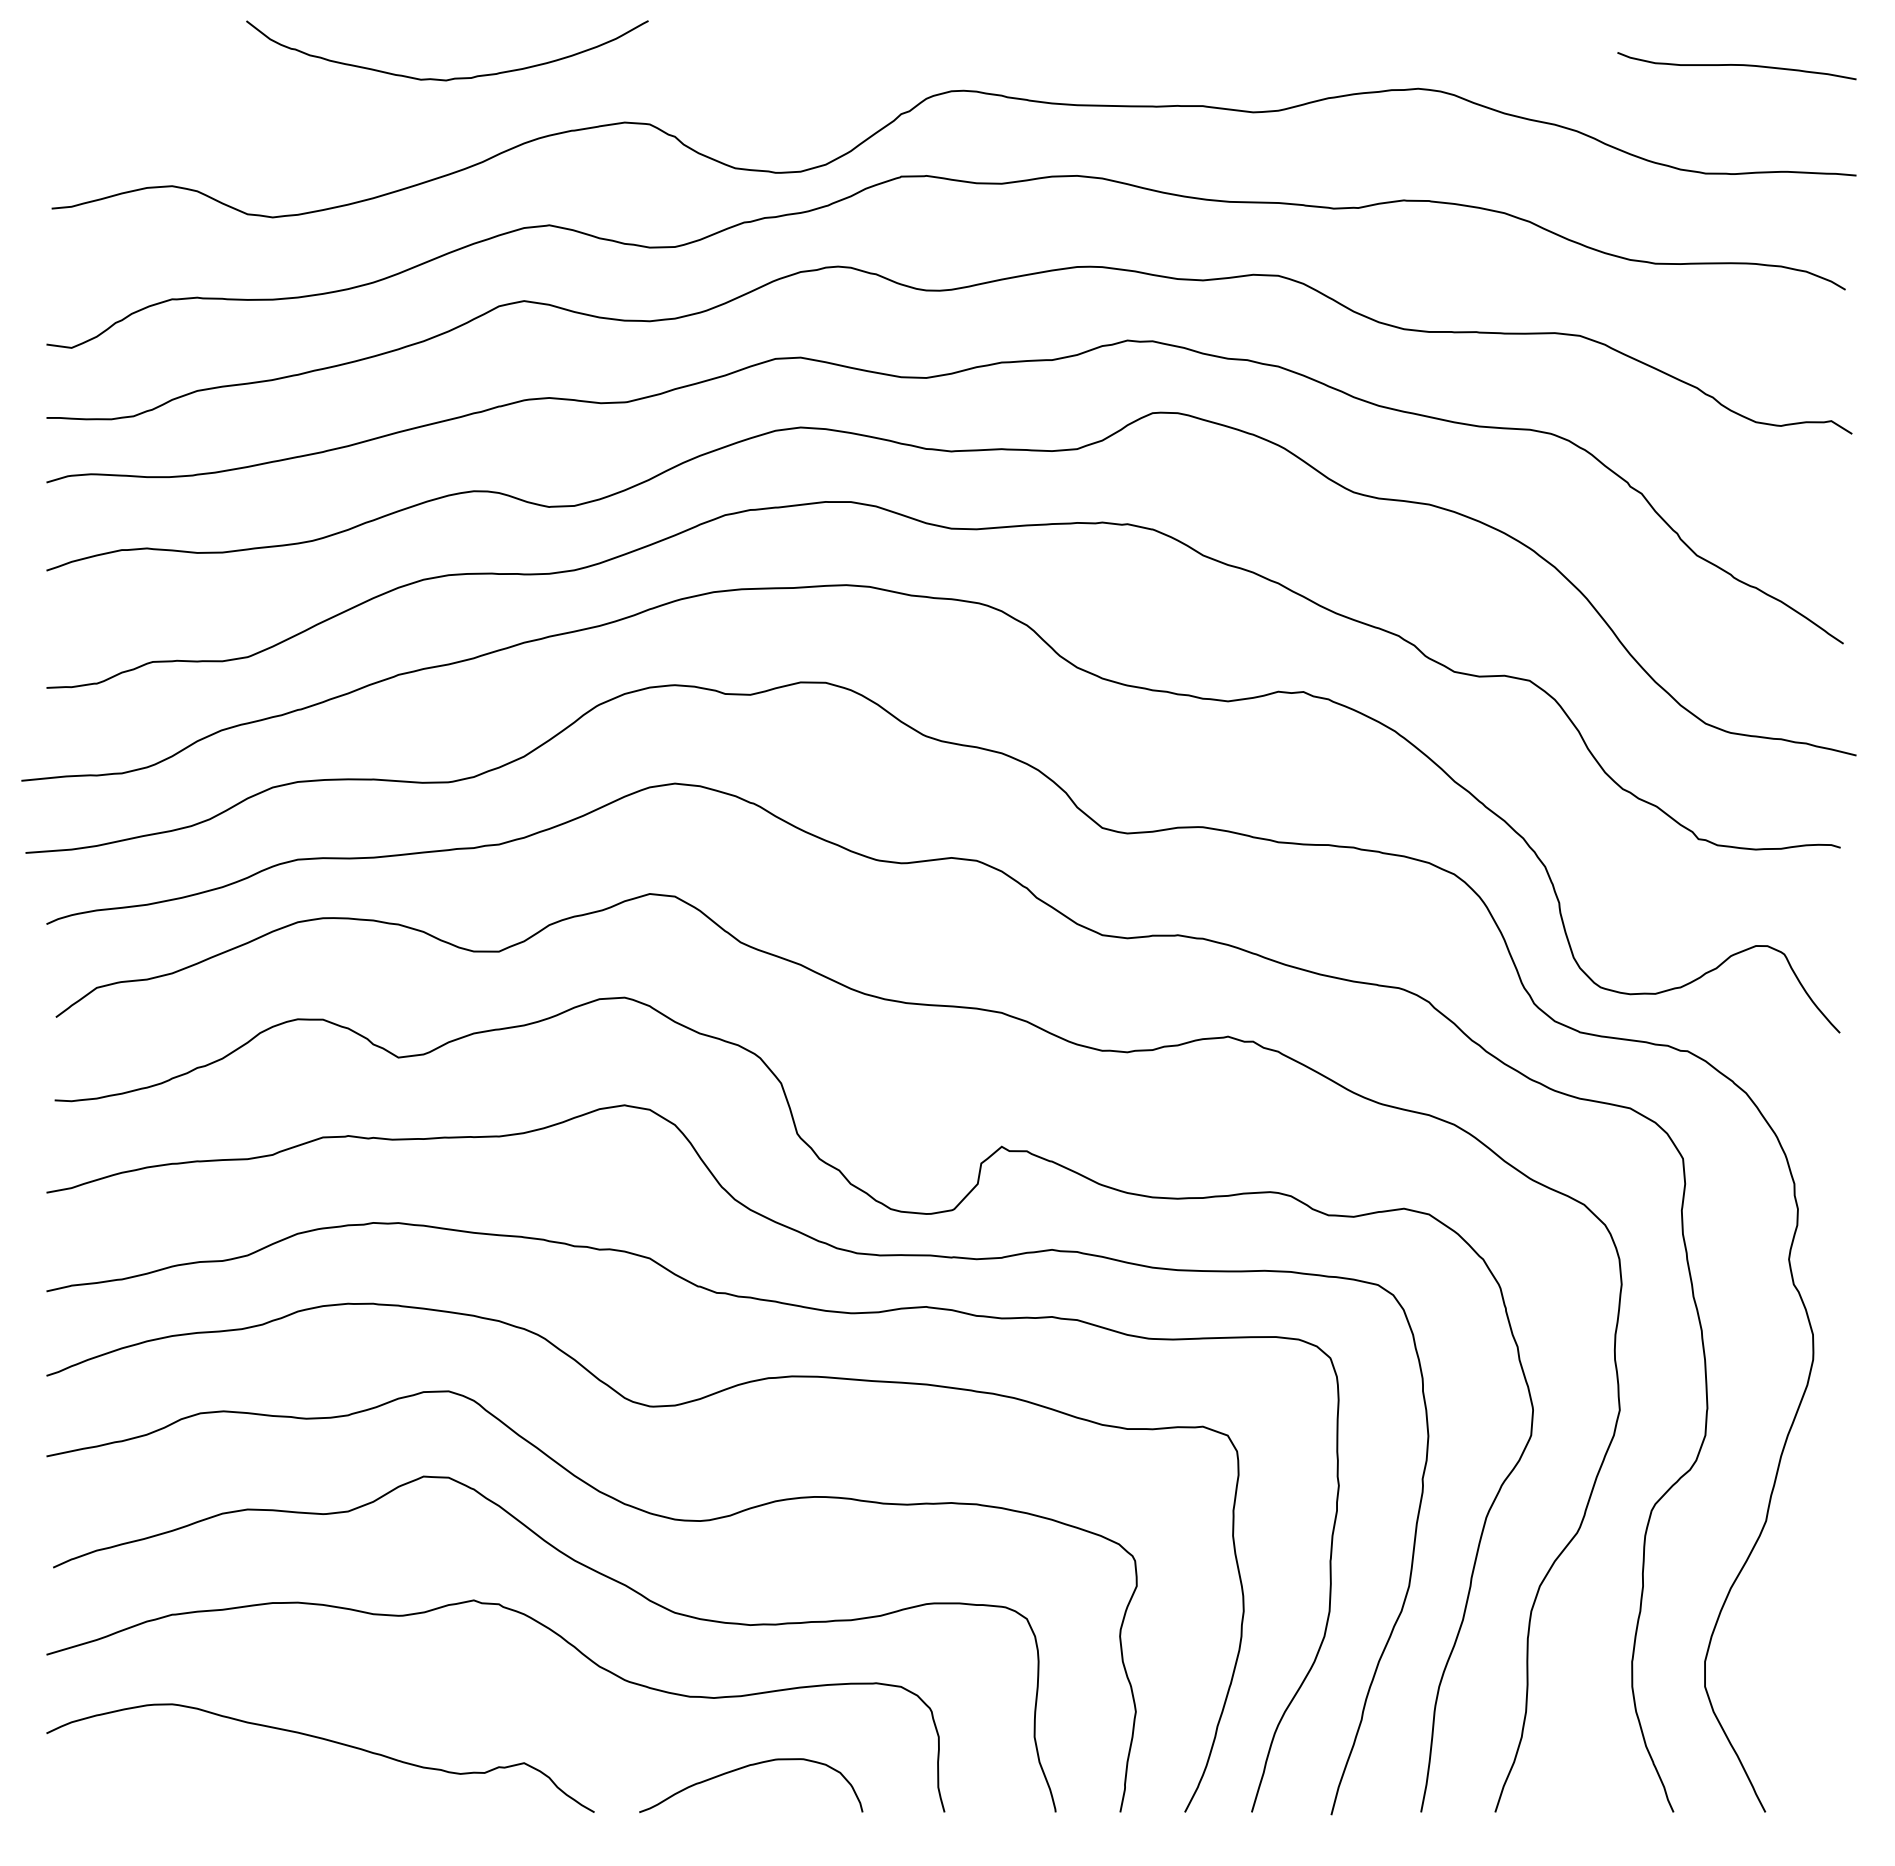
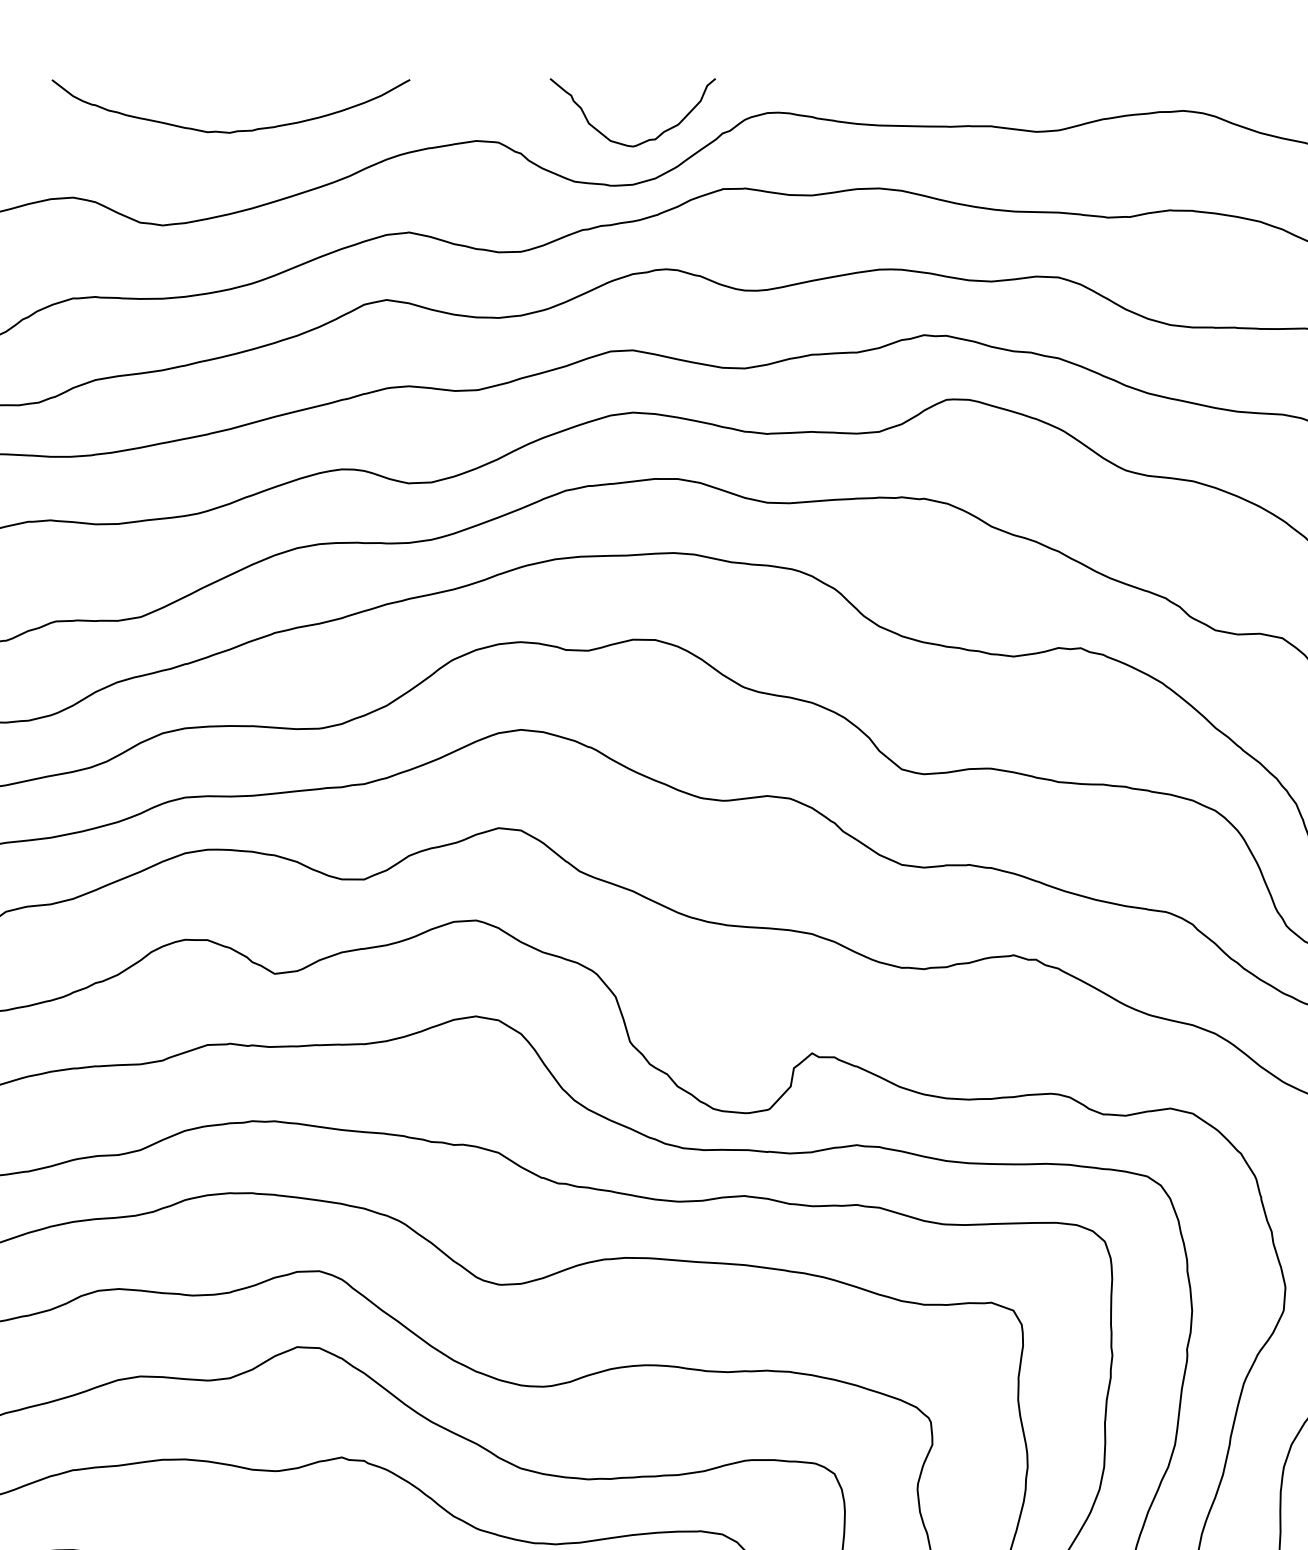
curve: (454, 77) -> (237, 130), moved
curve: (813, 122) -> (644, 140), added

